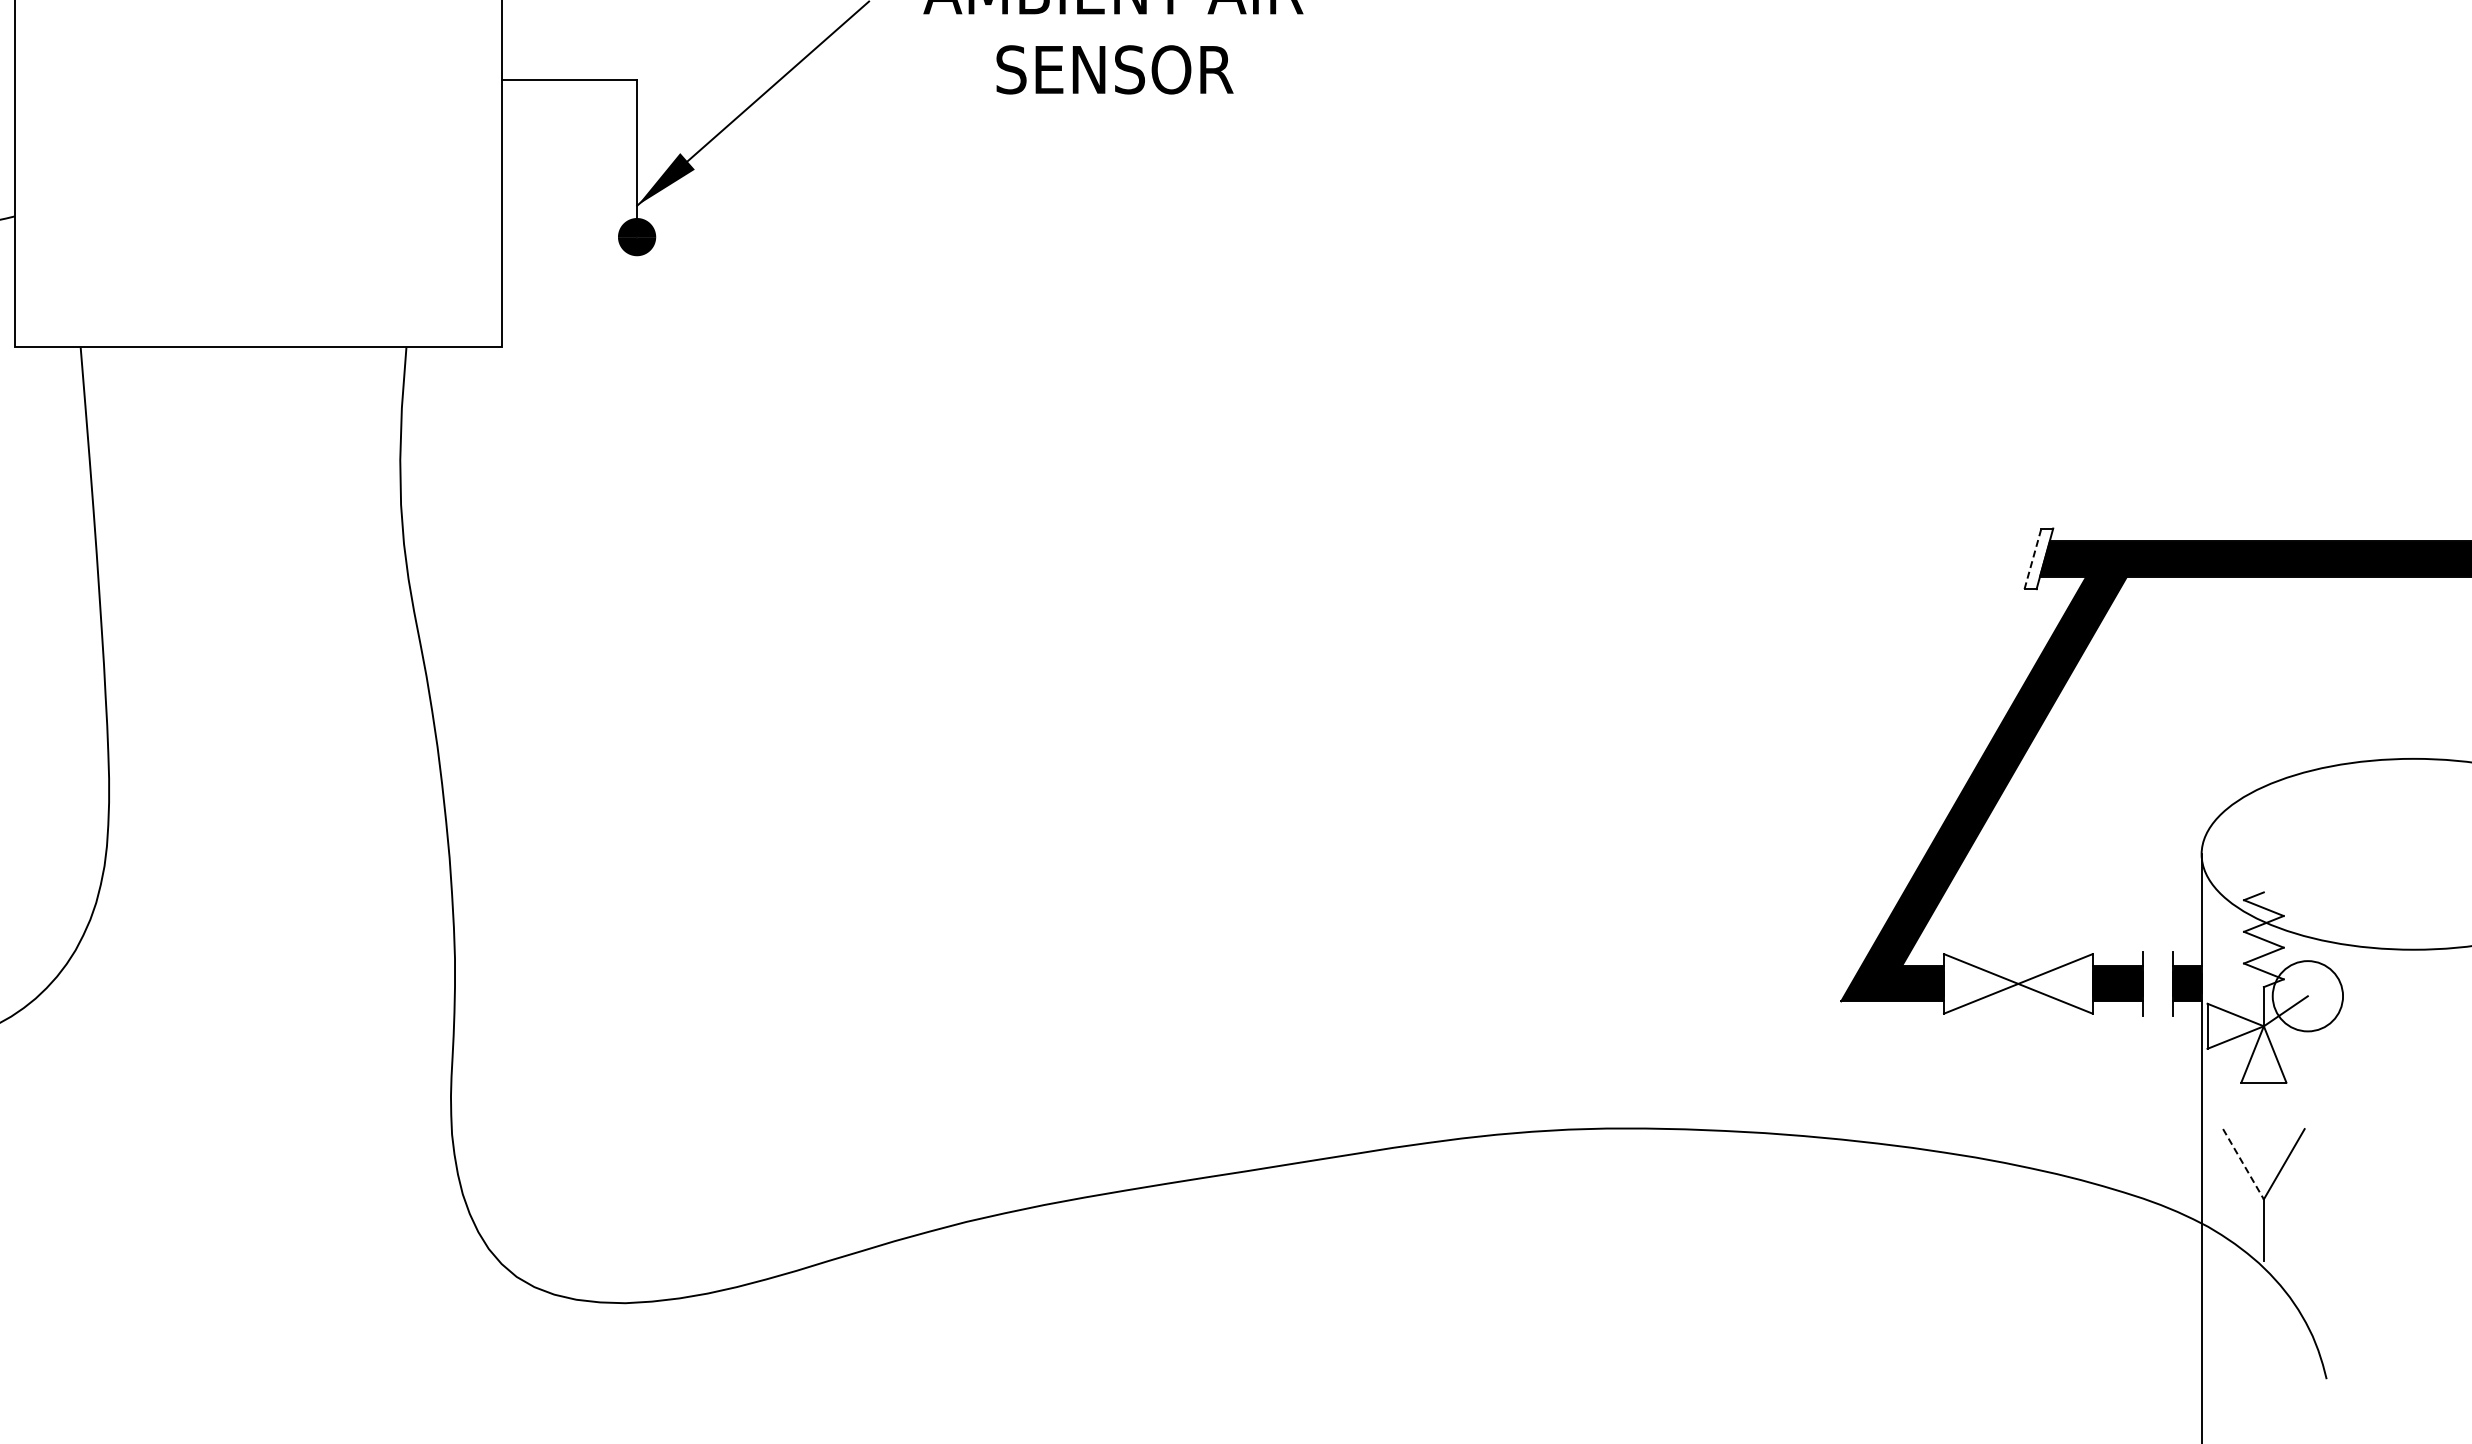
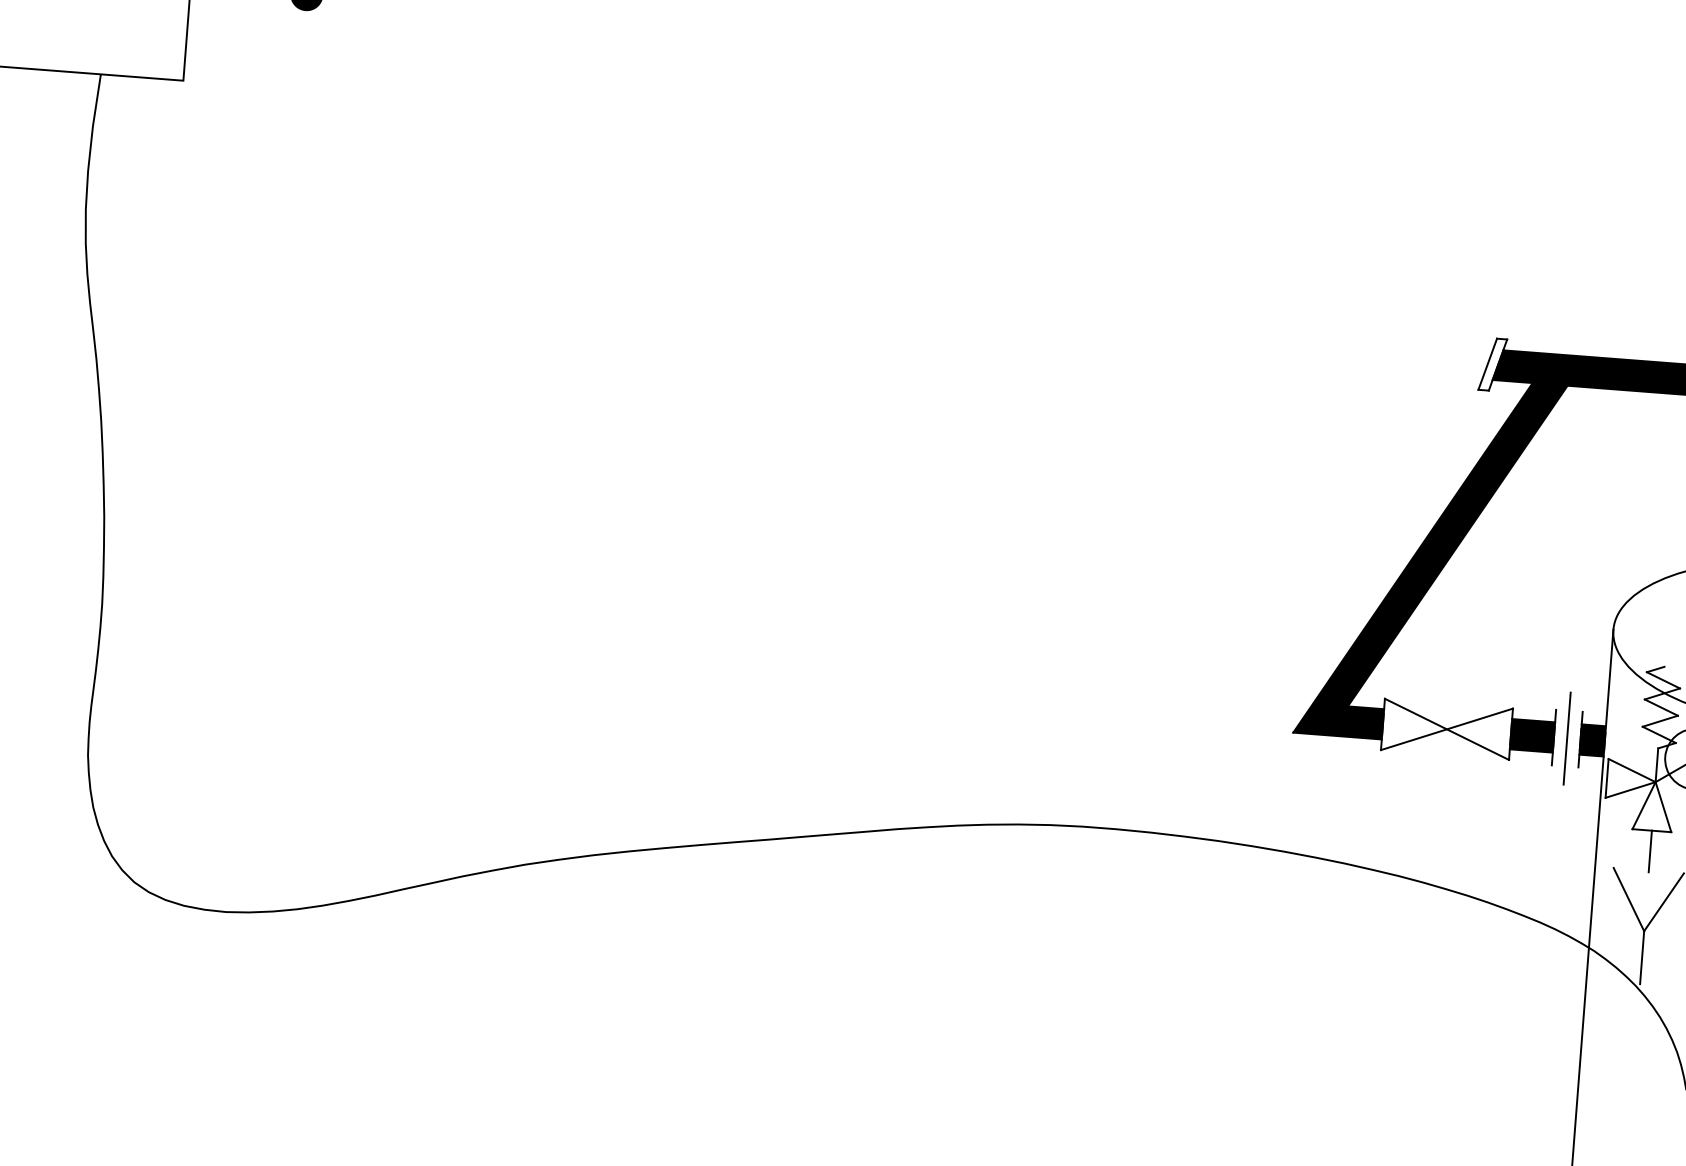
line: (2033, 558) -> (1488, 363), dashed -> solid
line: (2157, 983) -> (1566, 738), added
line: (2263, 1106) -> (1649, 851), added
line: (2243, 1164) -> (1628, 899), dashed -> solid

